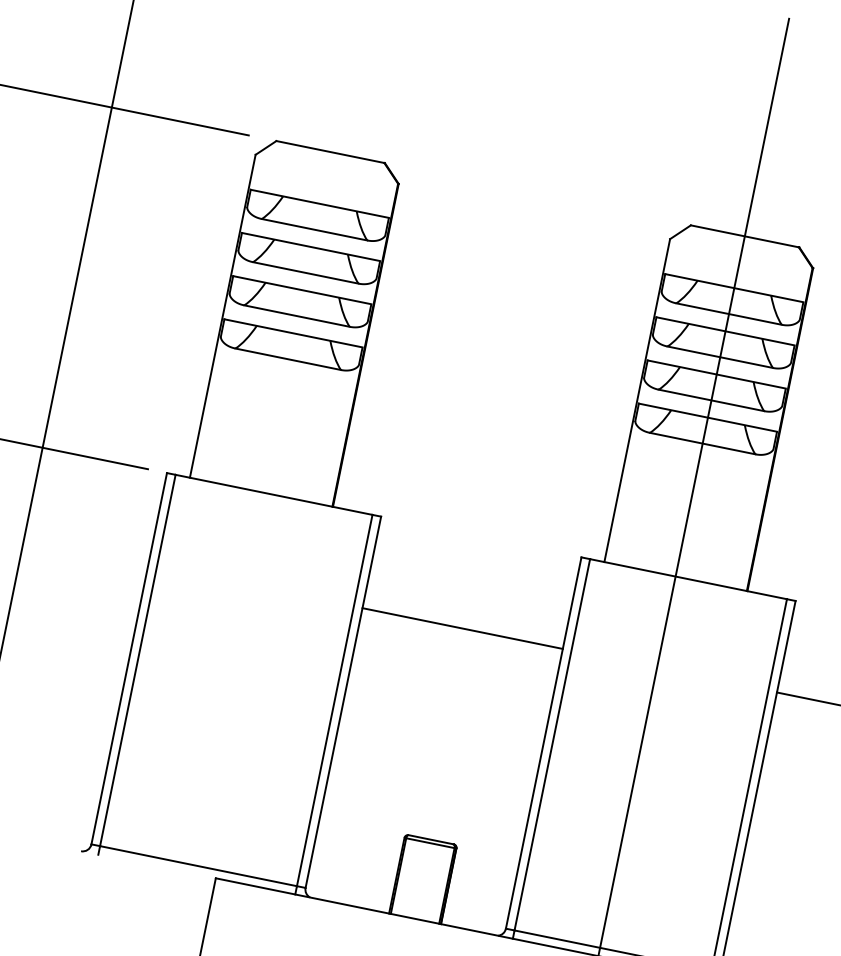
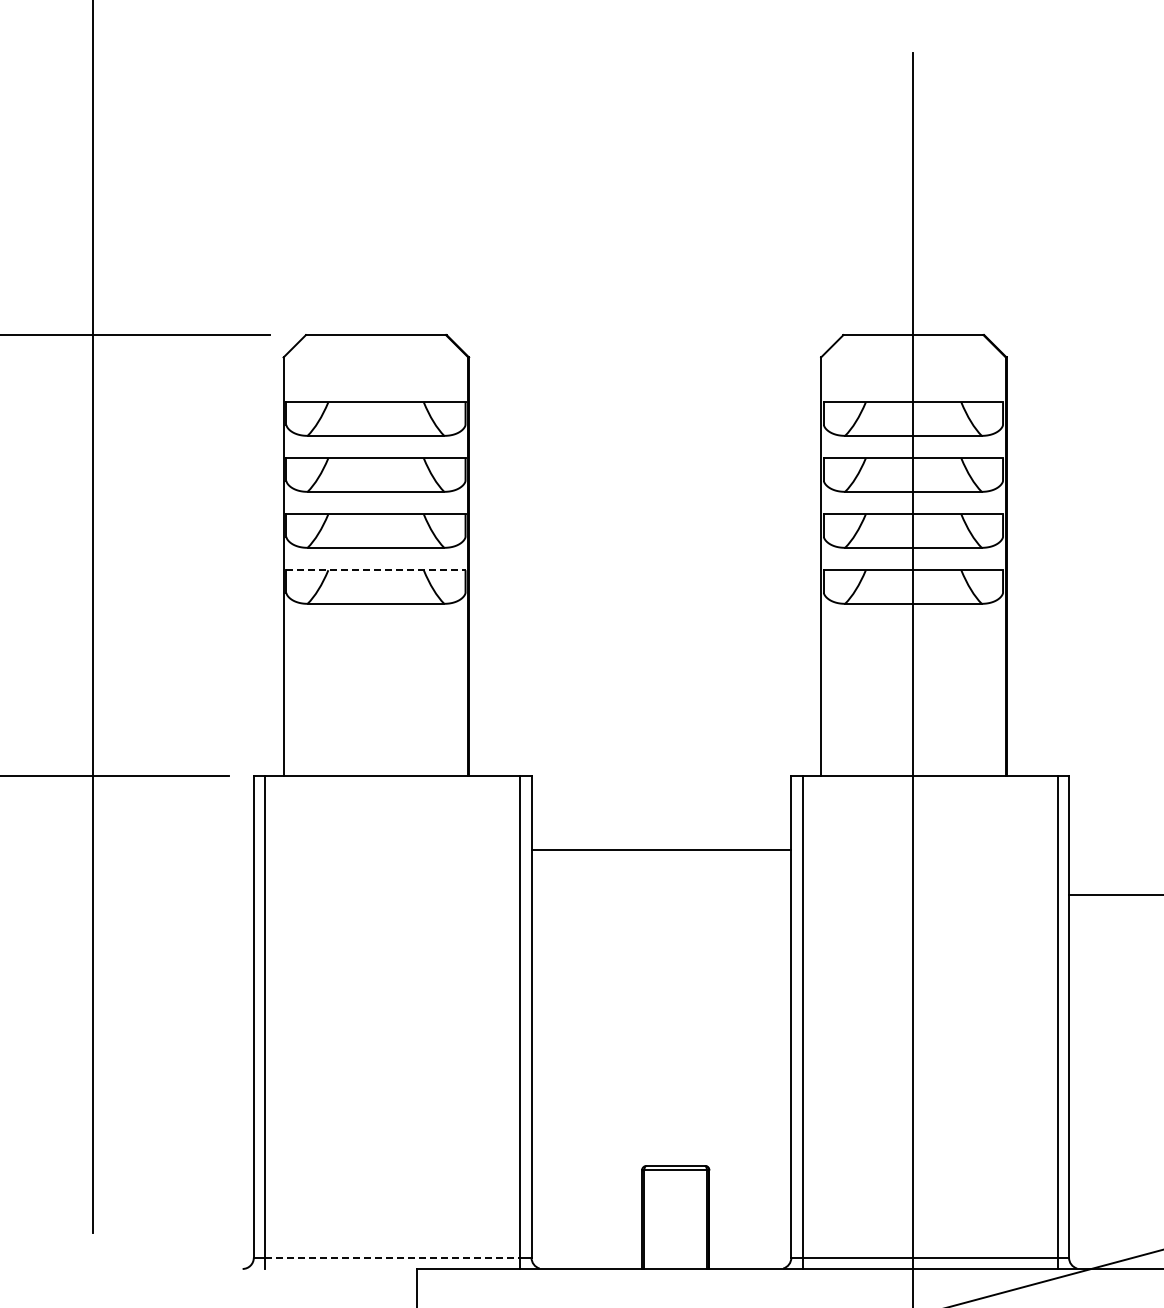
line: (293, 333) -> (375, 570), solid -> dashed
line: (462, 628) -> (661, 849), moved
line: (198, 865) -> (392, 1257), solid -> dashed

